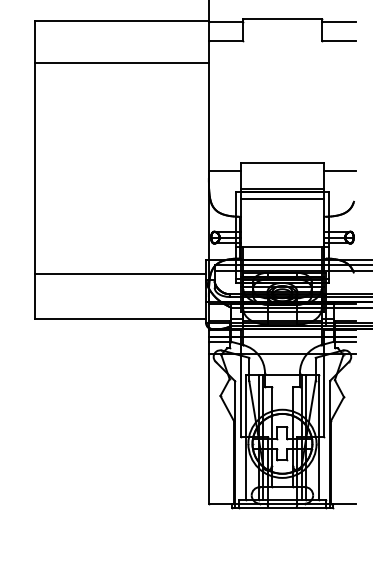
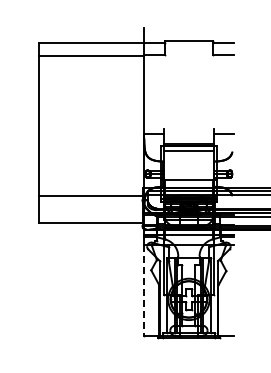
line: (122, 62) -> (91, 55), moved
line: (281, 162) -> (188, 128), removed
line: (209, 429) -> (144, 290), solid -> dashed

